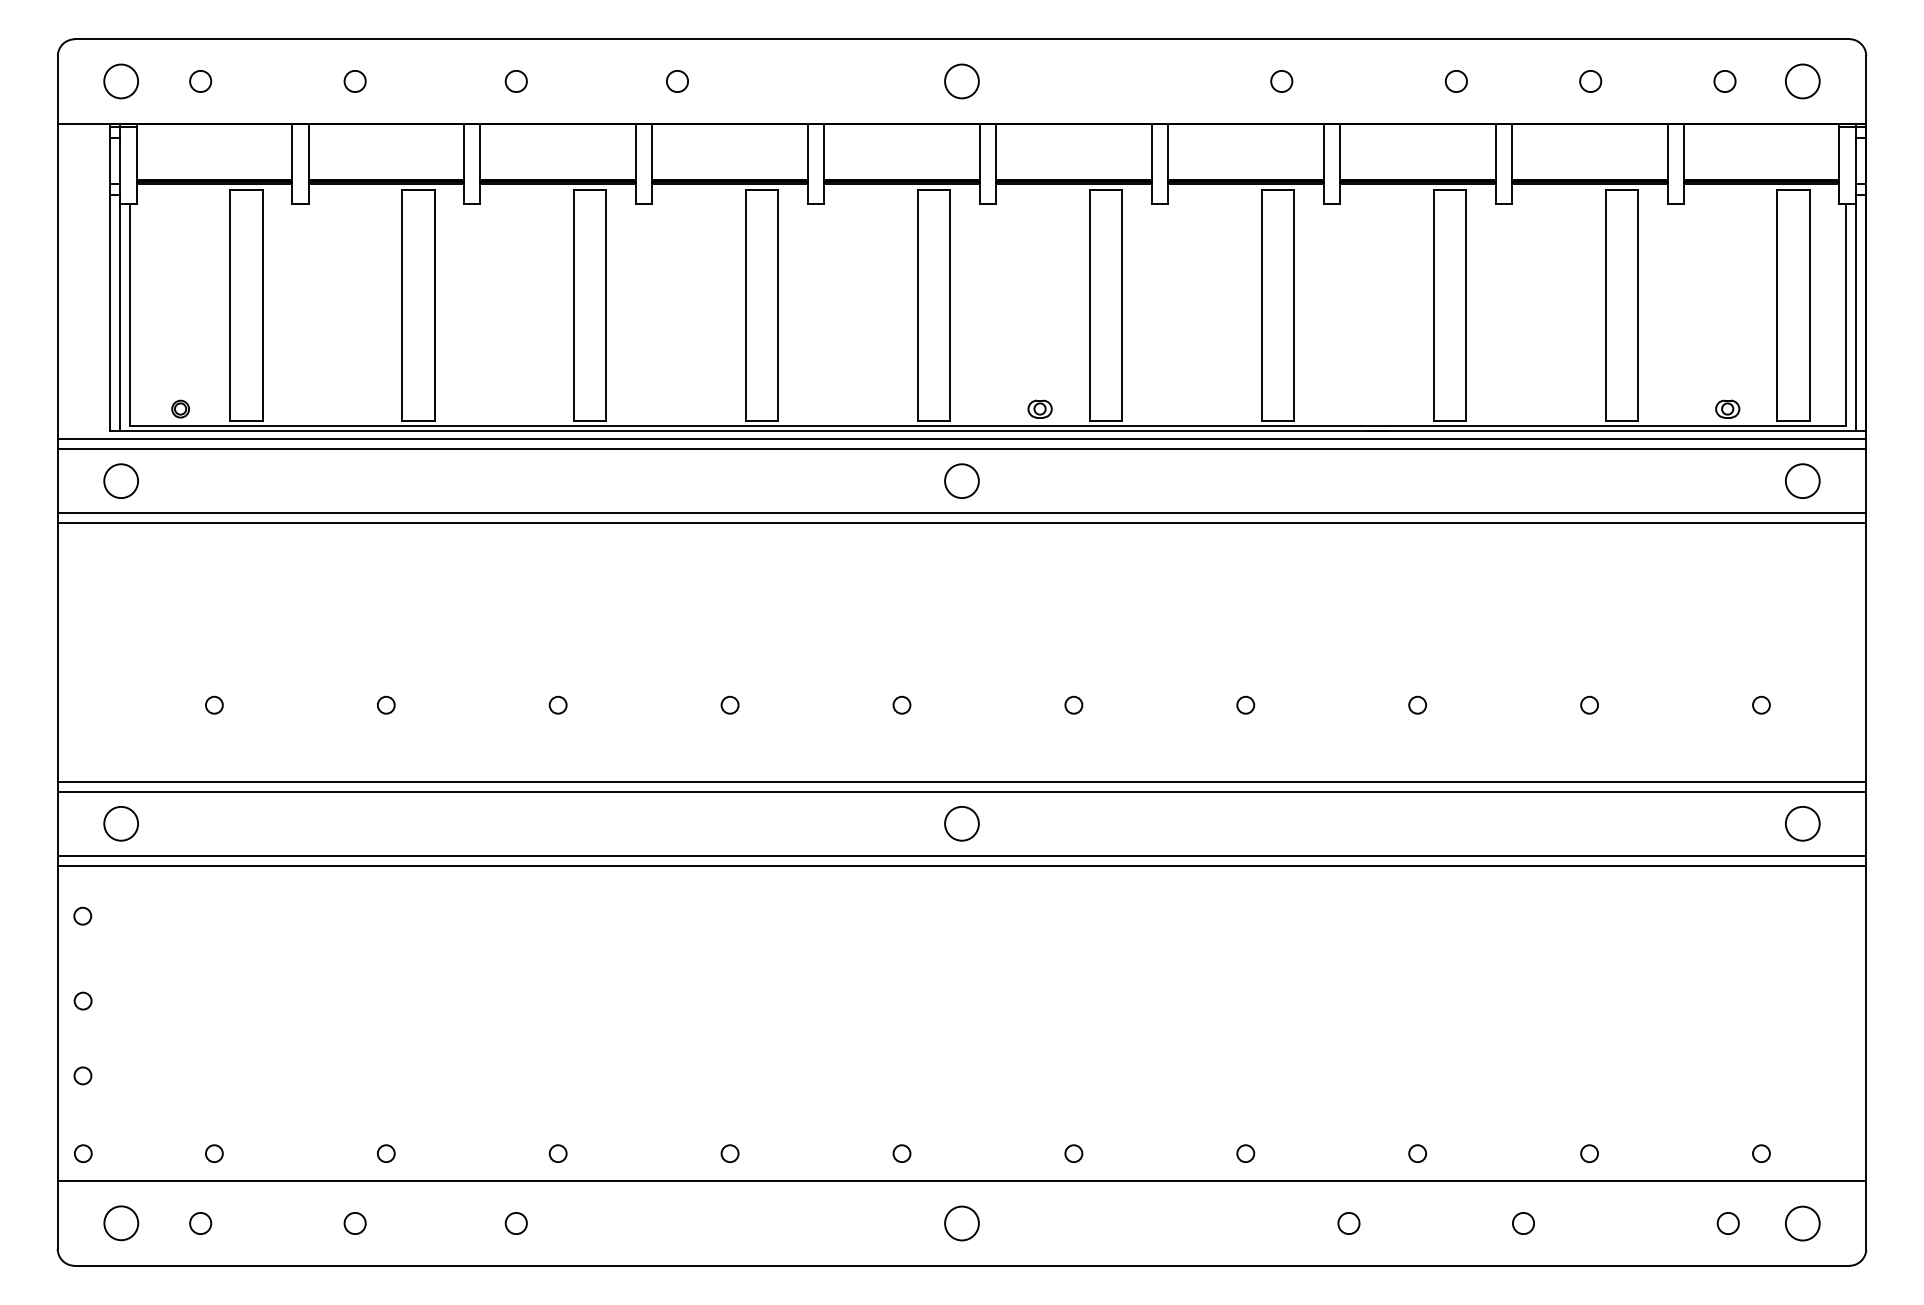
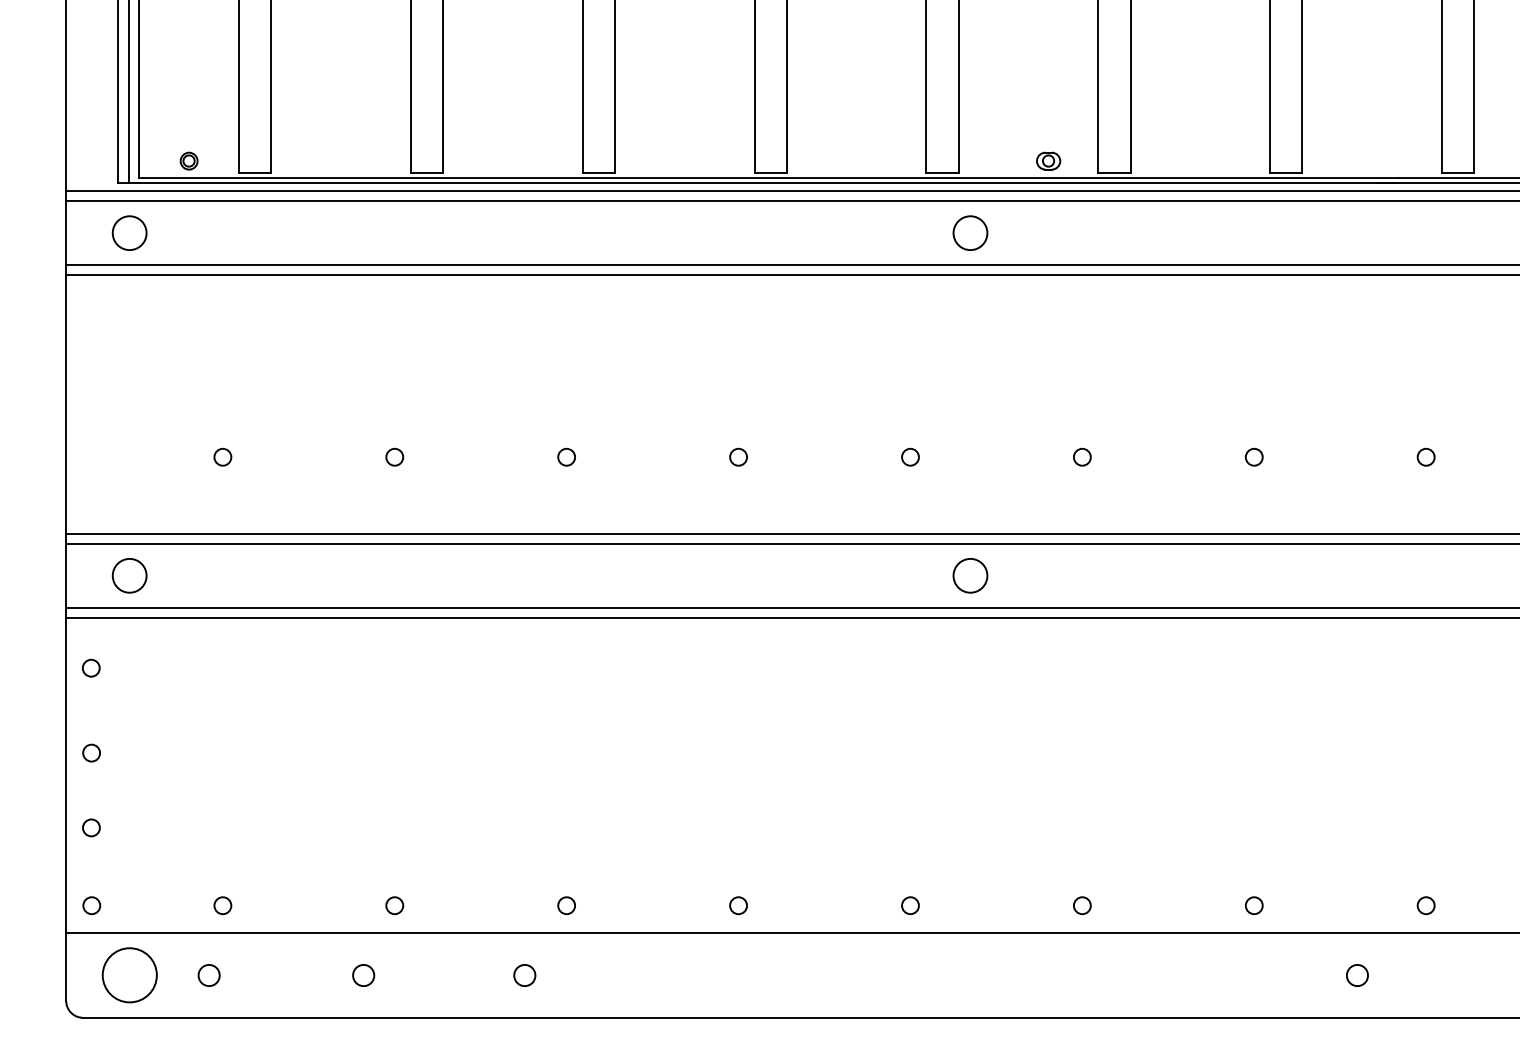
circle: (121, 1223) -> (129, 975), size x1.6
circle: (961, 1223) -> (969, 975), removed

